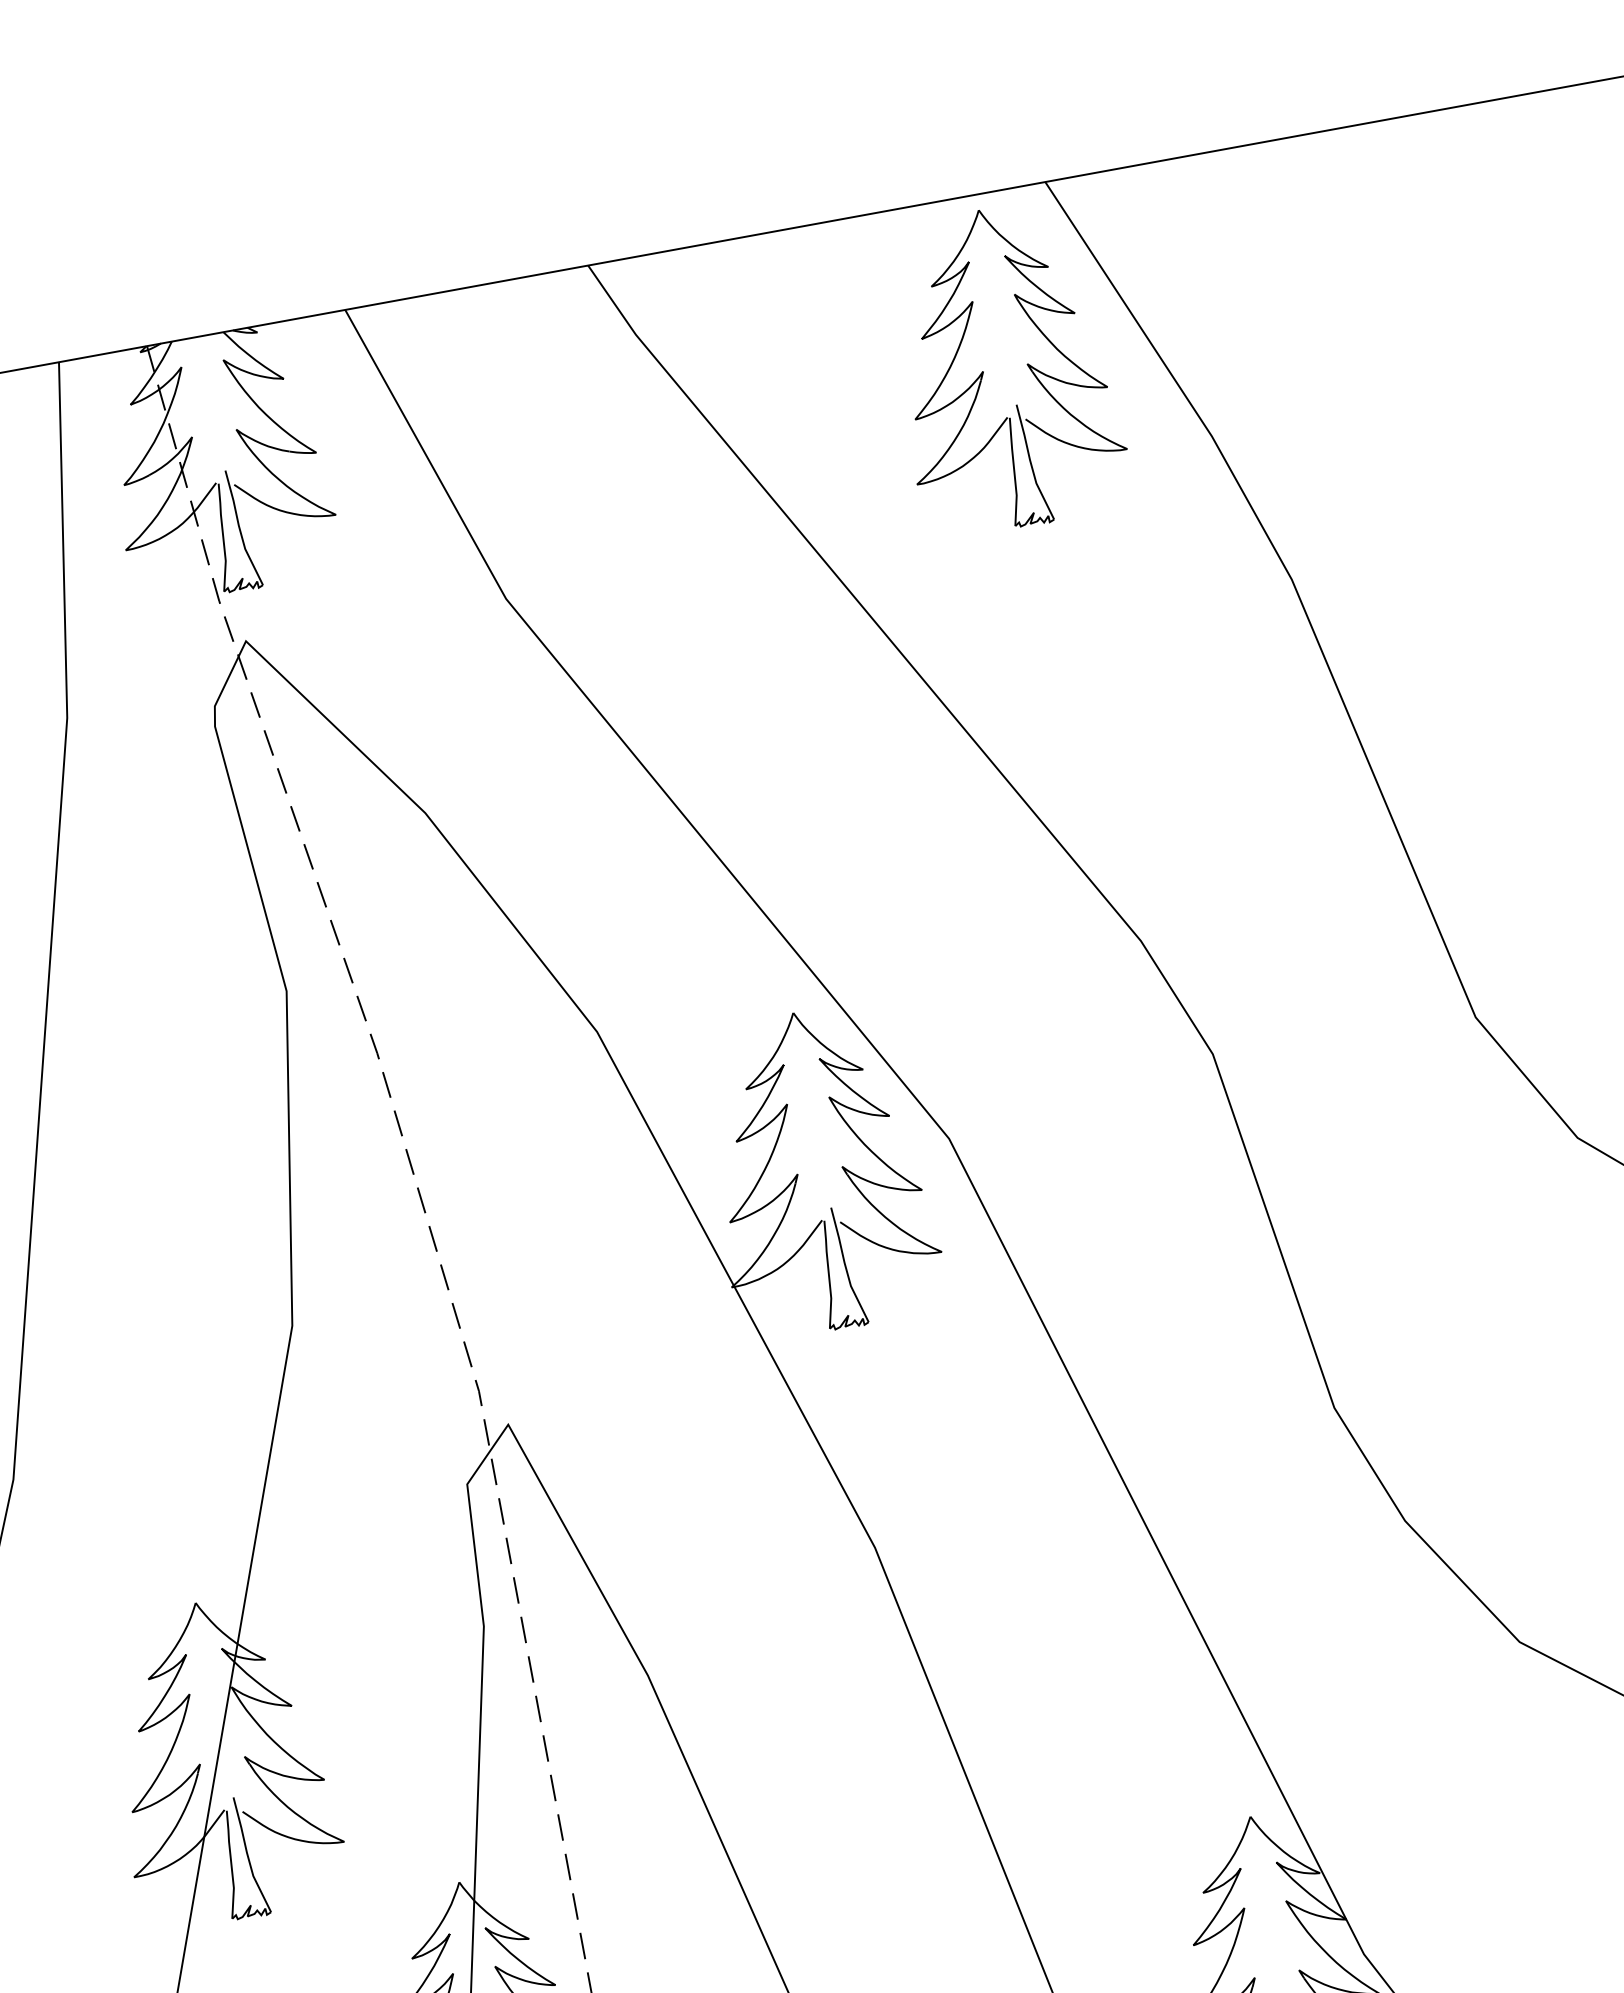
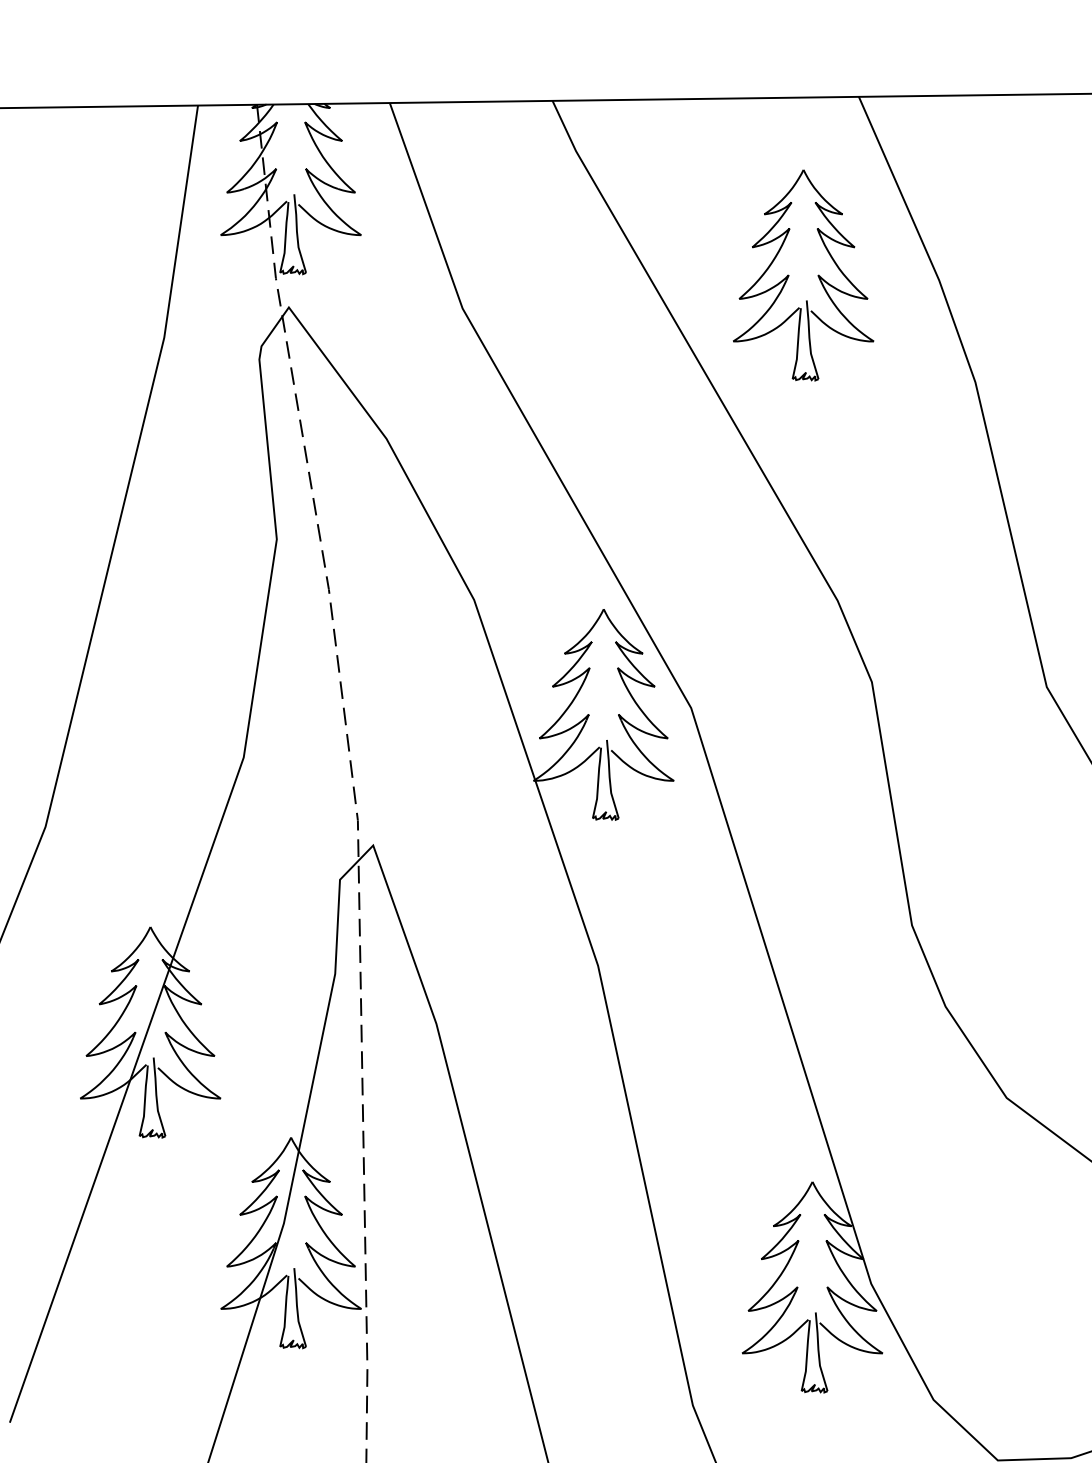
part: (984, 371) -> (789, 275), moved

